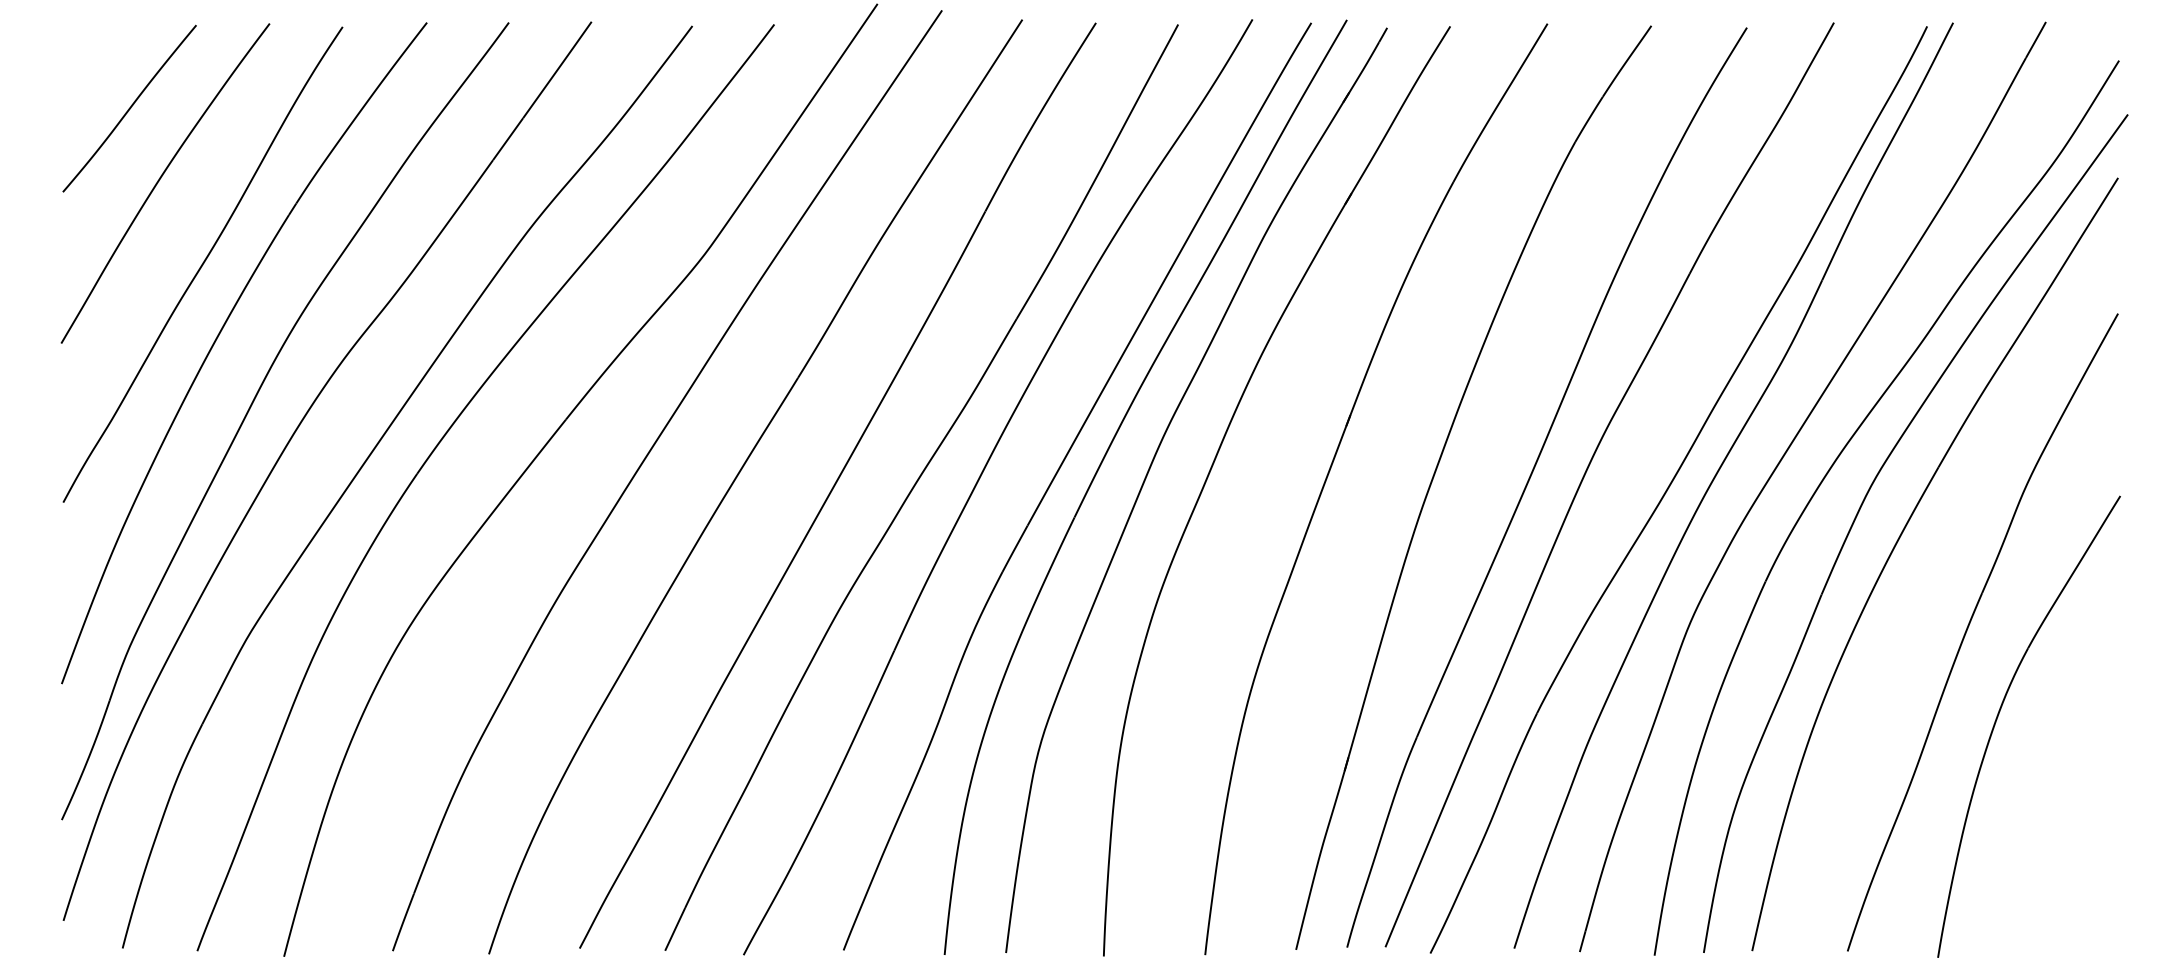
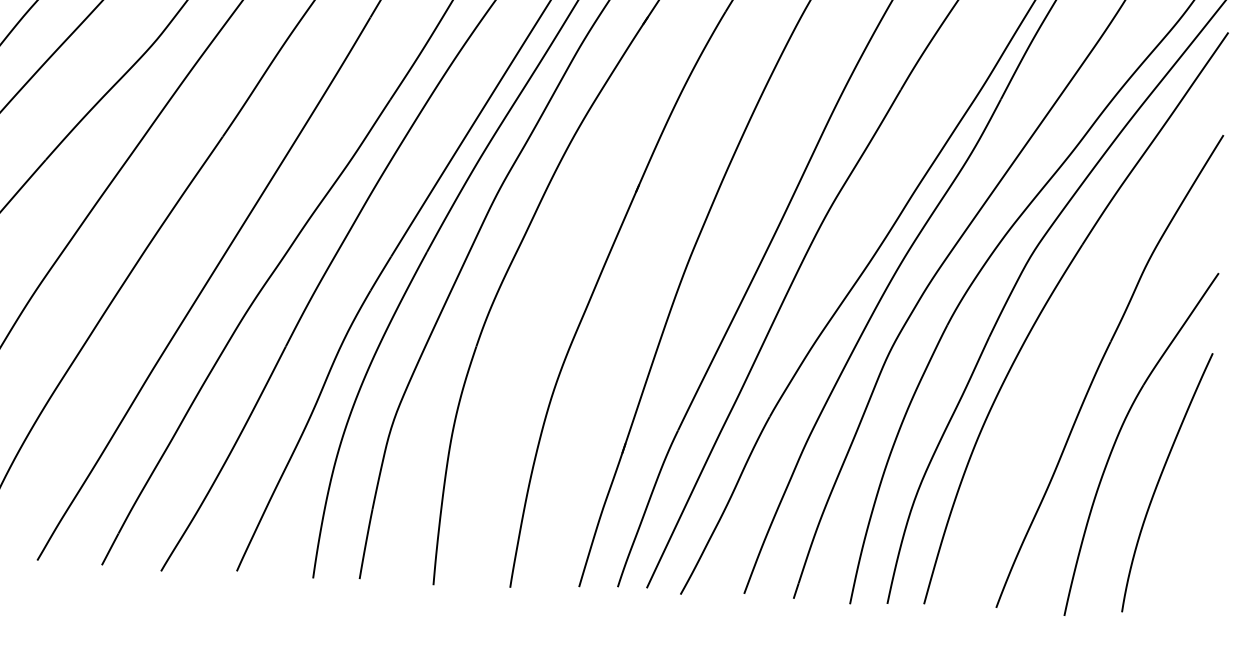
curve: (2055, 773) -> (1159, 480), added

